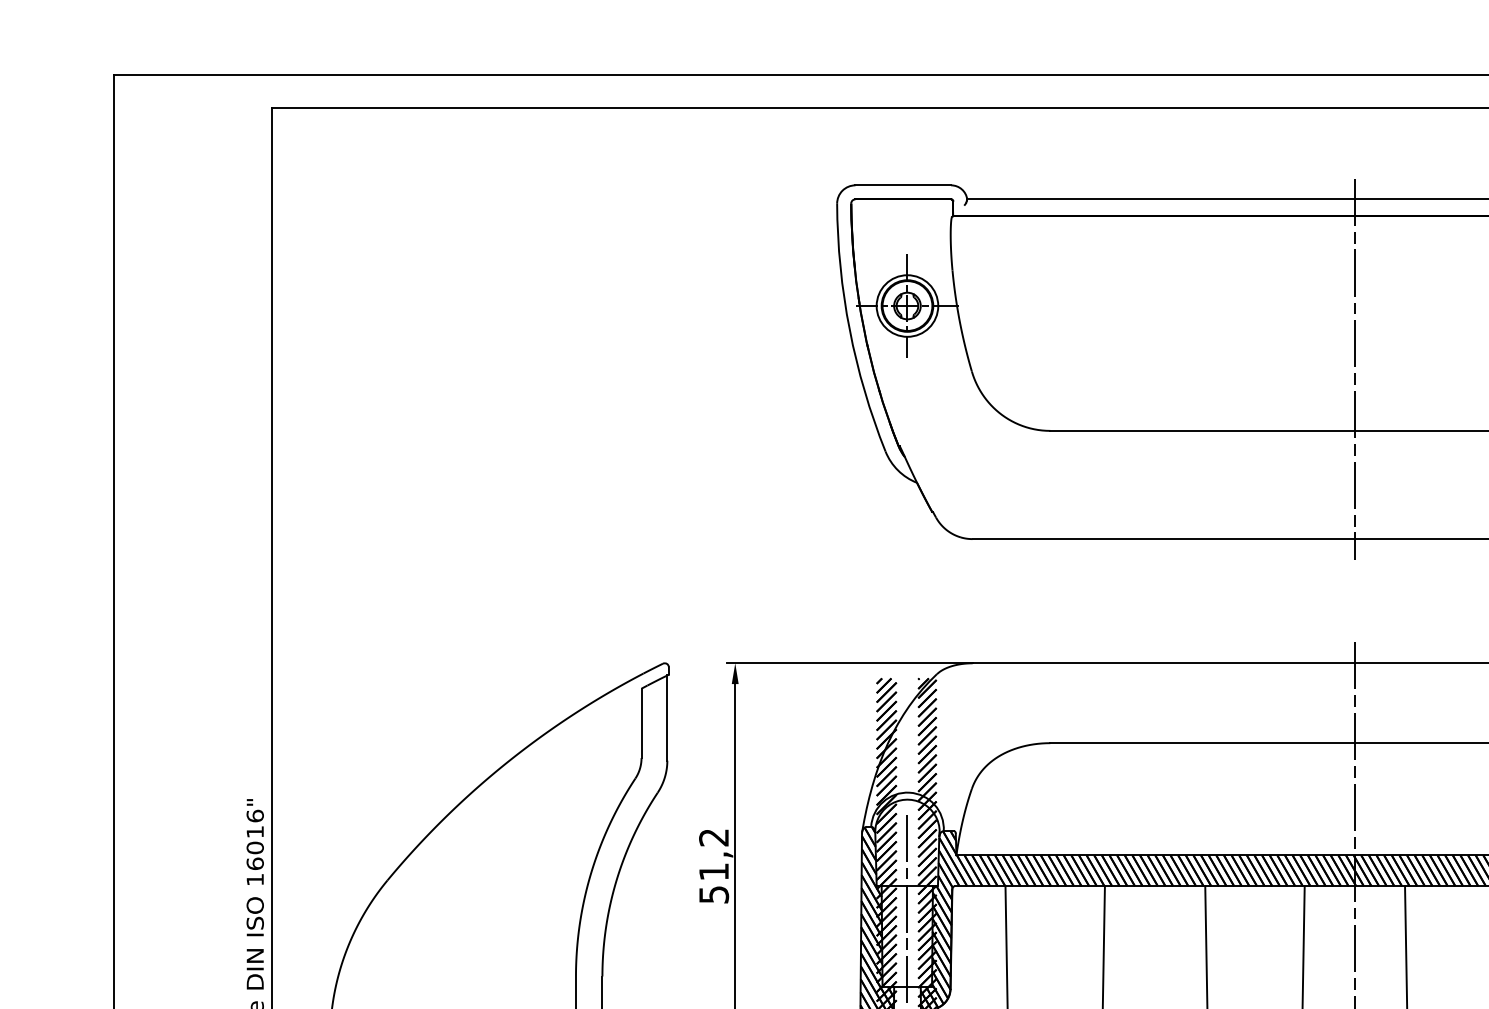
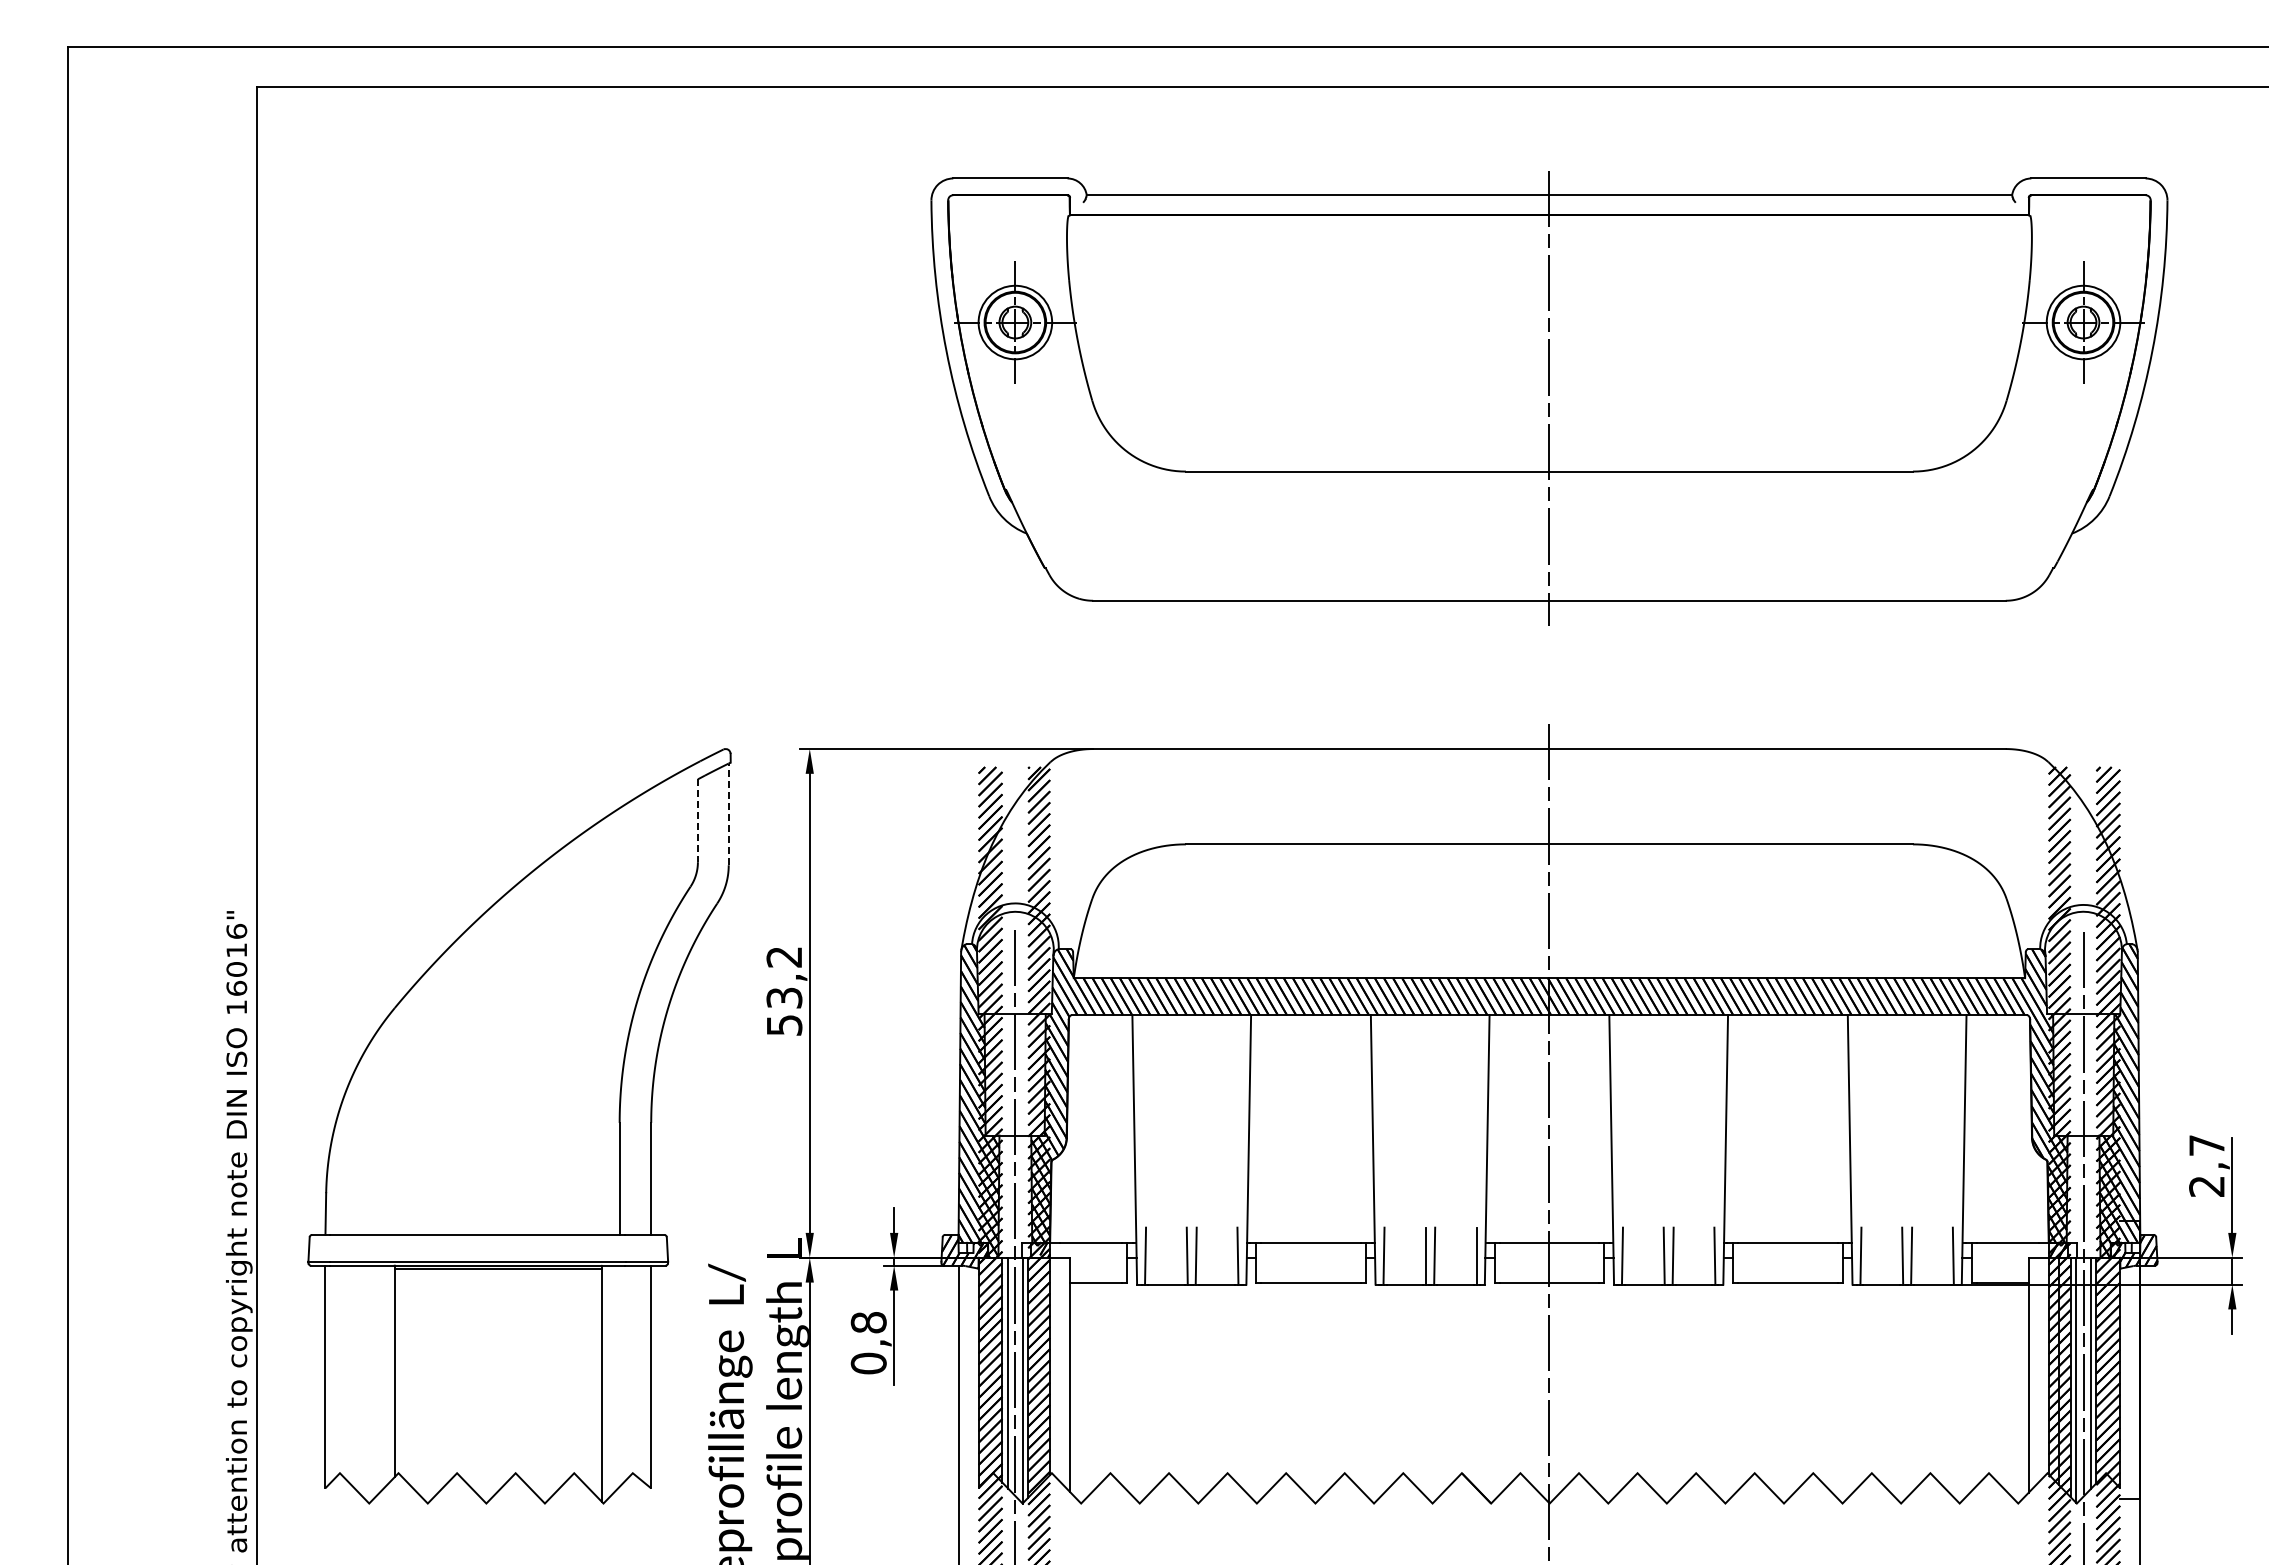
line: (667, 718) -> (728, 814), solid -> dashed
line: (641, 724) -> (697, 821), solid -> dashed
text: (714, 871) -> (784, 997), 51,2 -> 53,2

